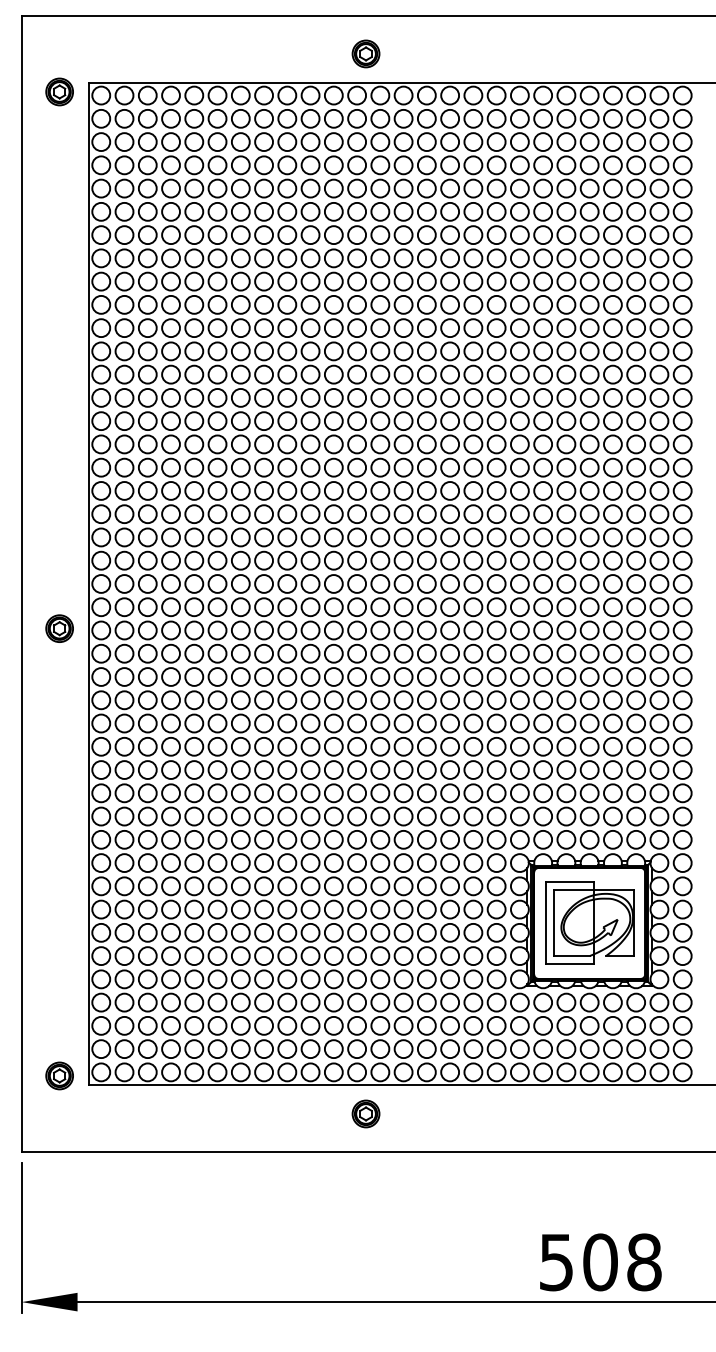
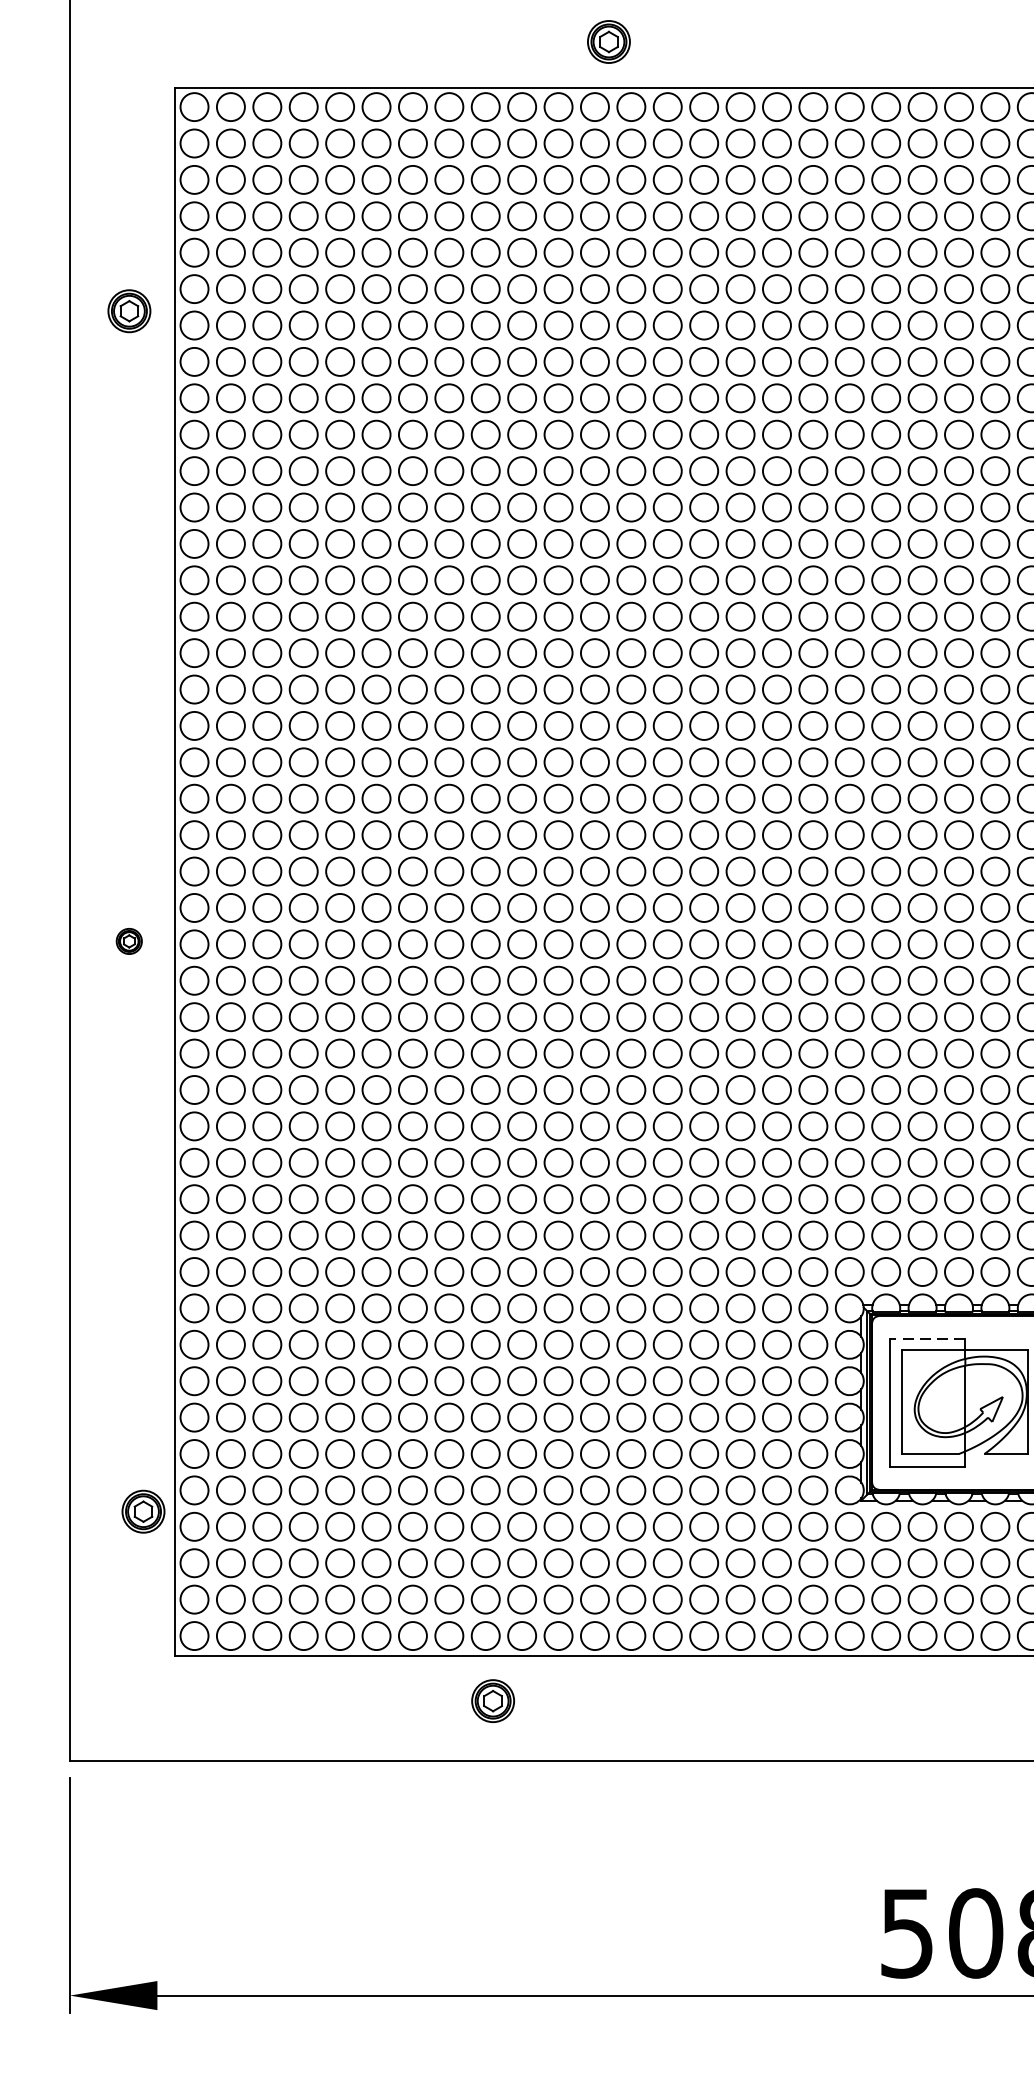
part: (59, 91) -> (129, 310), moved
part: (59, 628) -> (129, 941), size x0.6
line: (569, 882) -> (927, 1338), solid -> dashed
part: (59, 1075) -> (143, 1510), moved
part: (365, 1113) -> (492, 1700), moved

